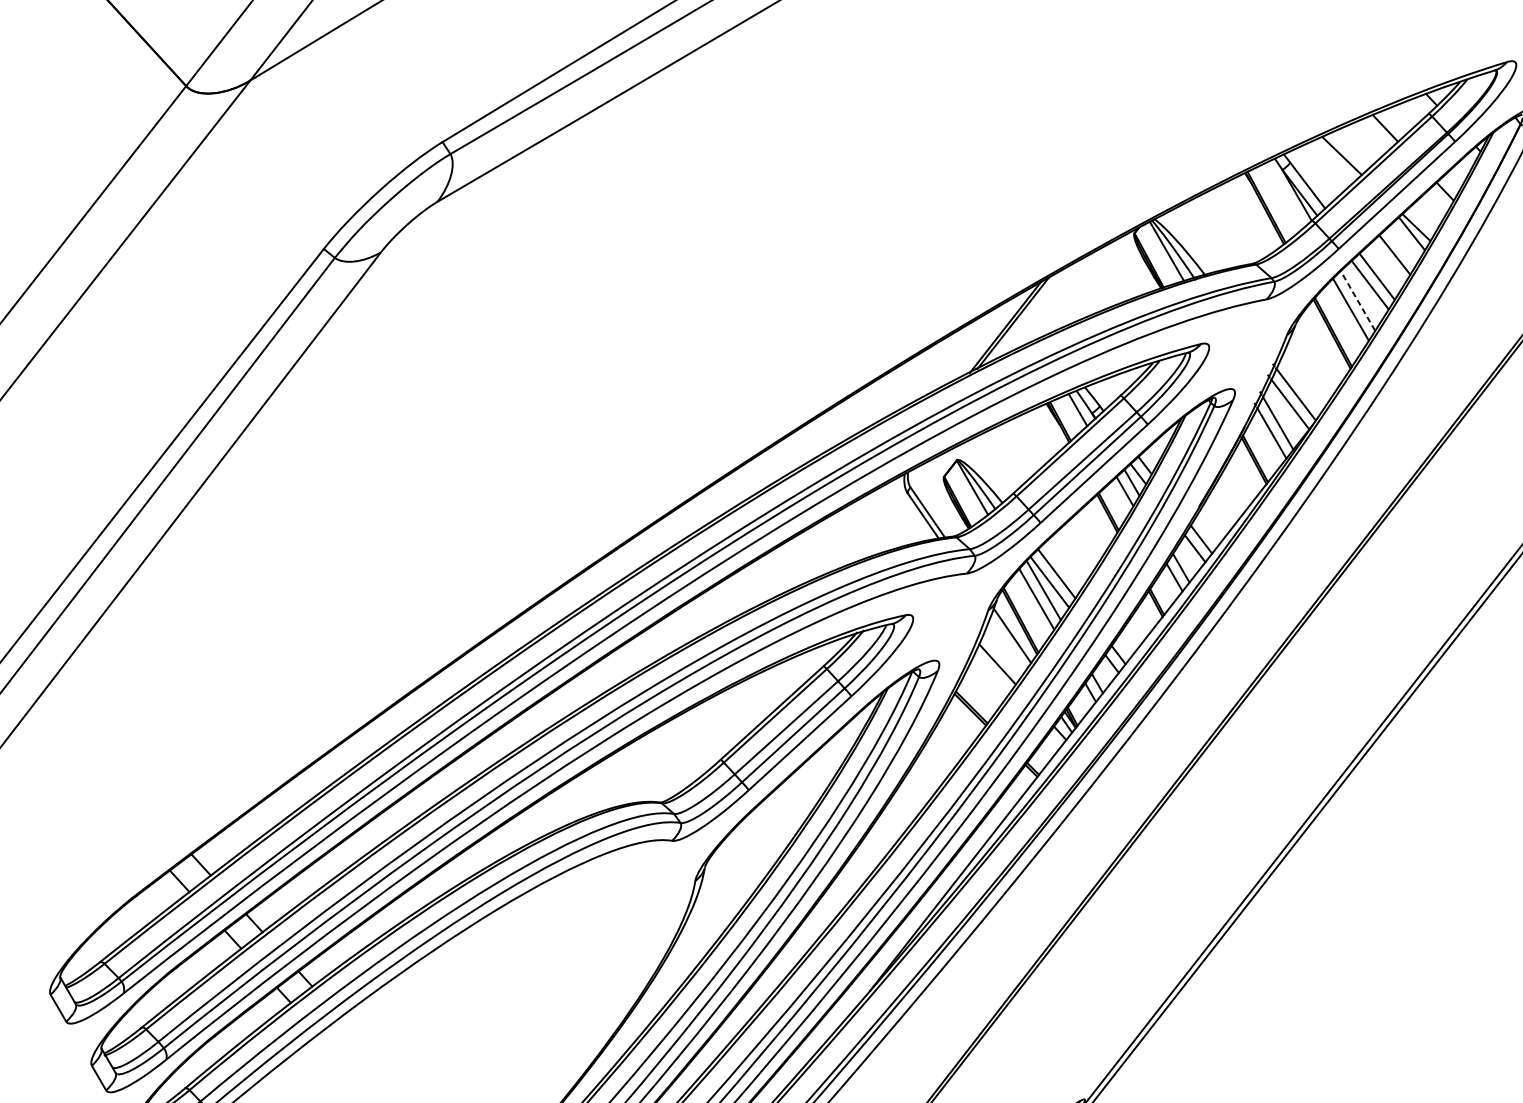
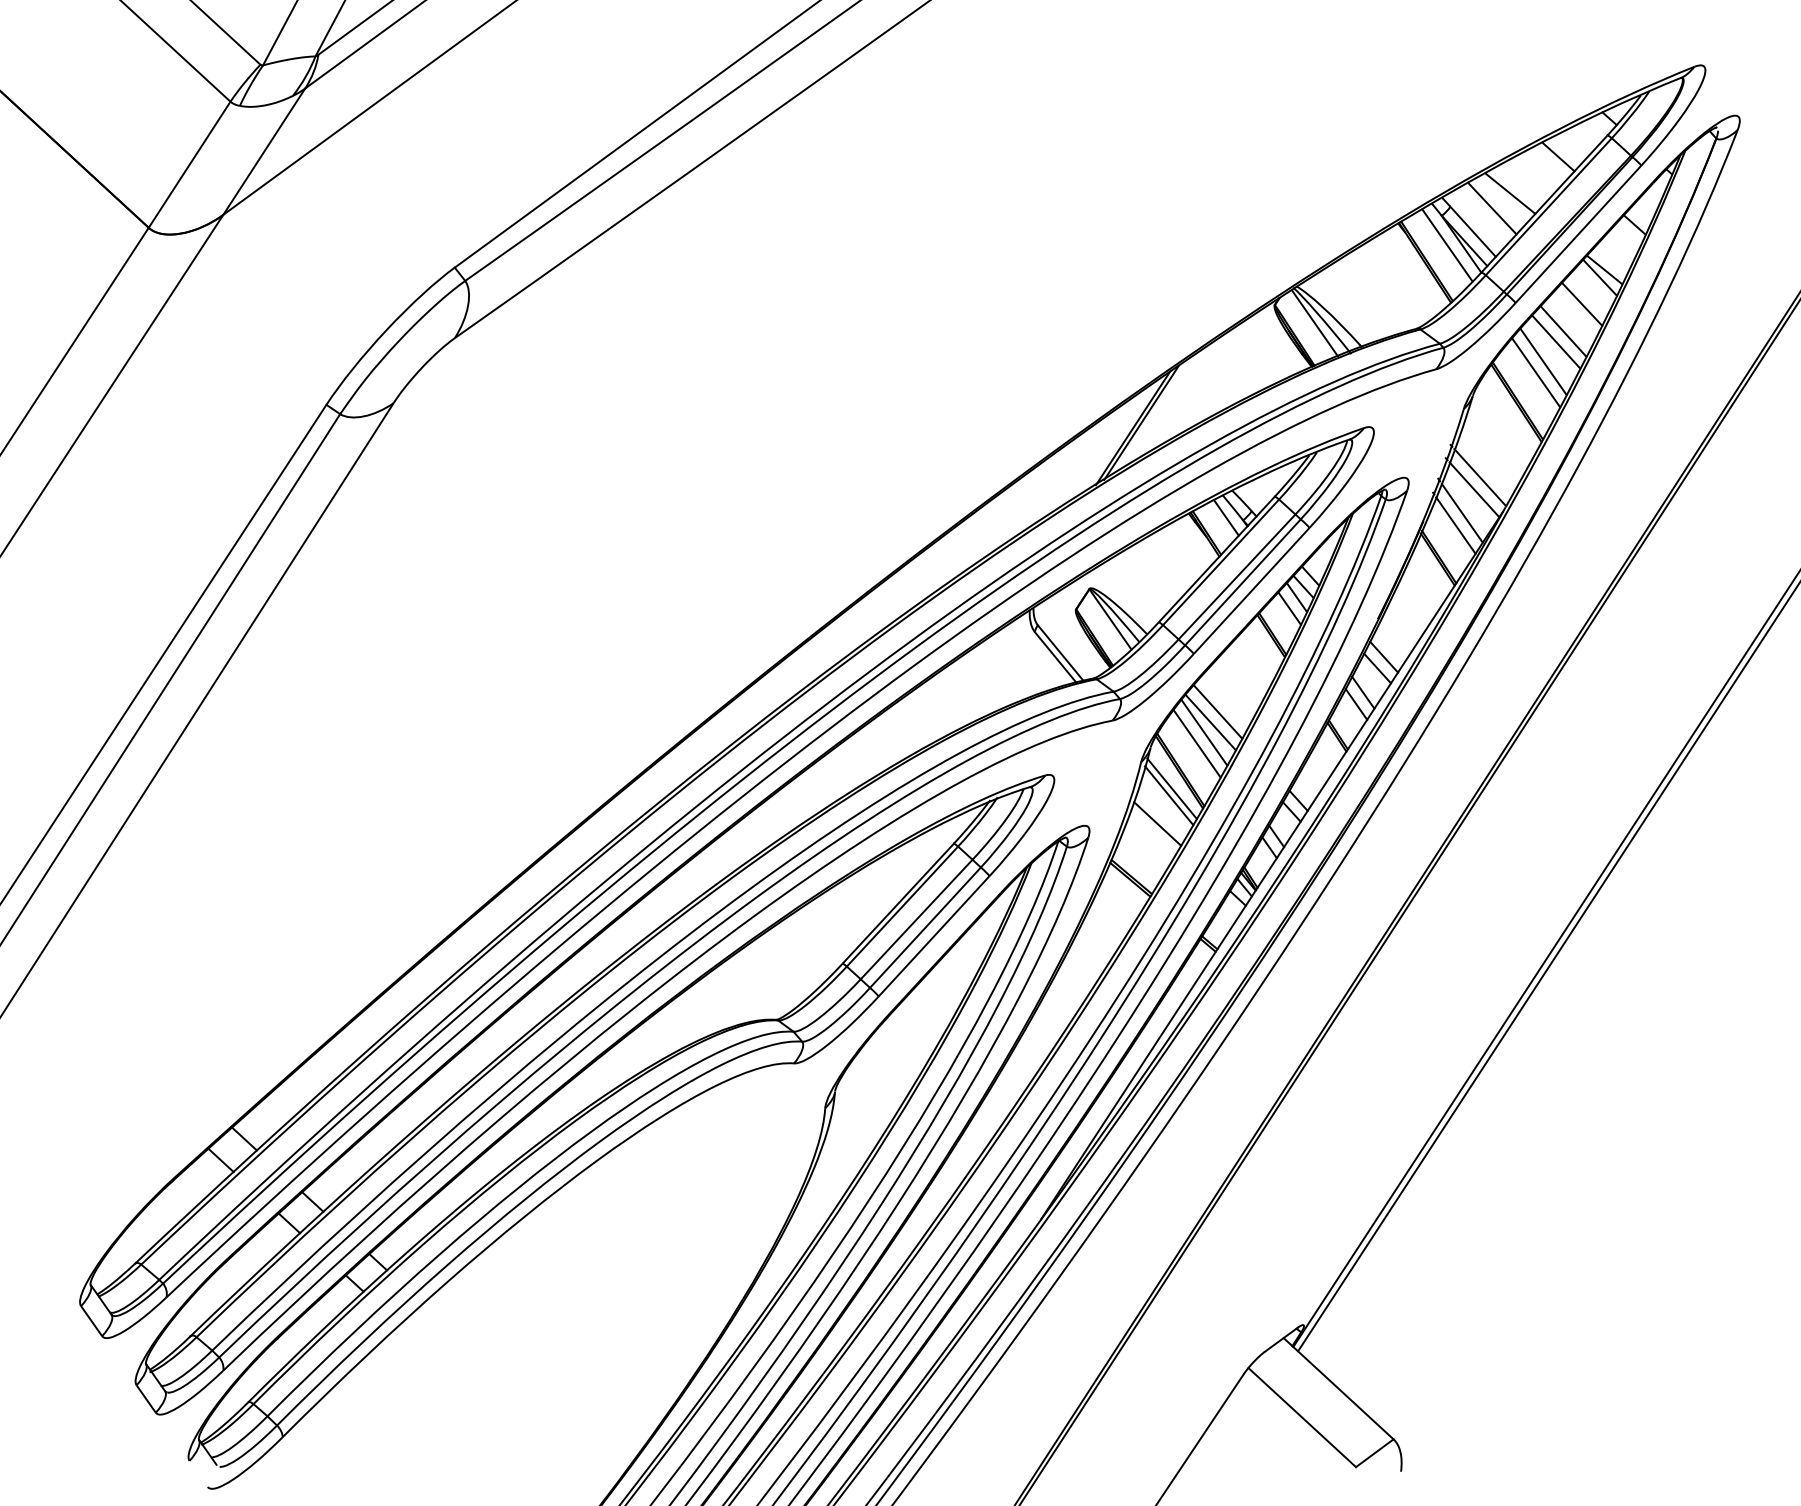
line: (1325, 167) -> (1492, 208), added
line: (1285, 195) -> (1447, 245), added
line: (1357, 300) -> (1543, 361), dashed -> solid
line: (1009, 641) -> (1169, 795), added

